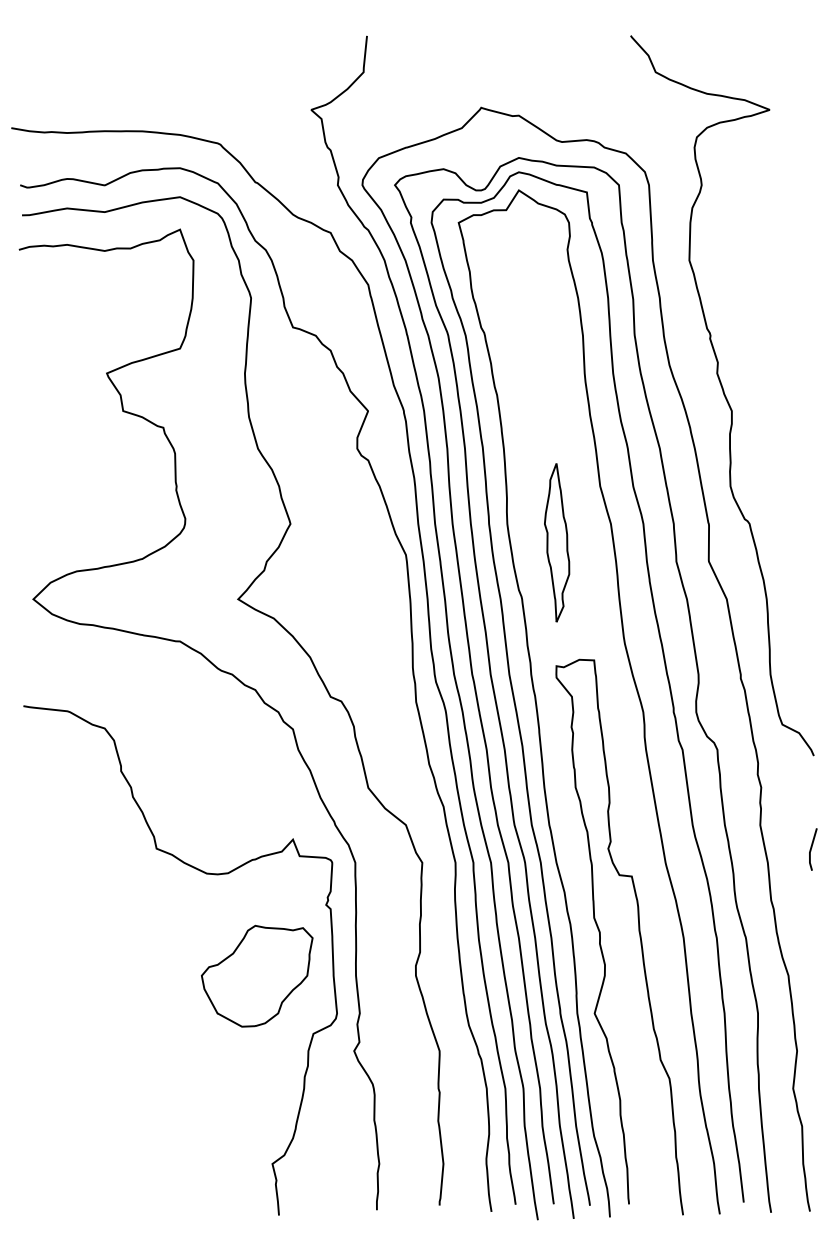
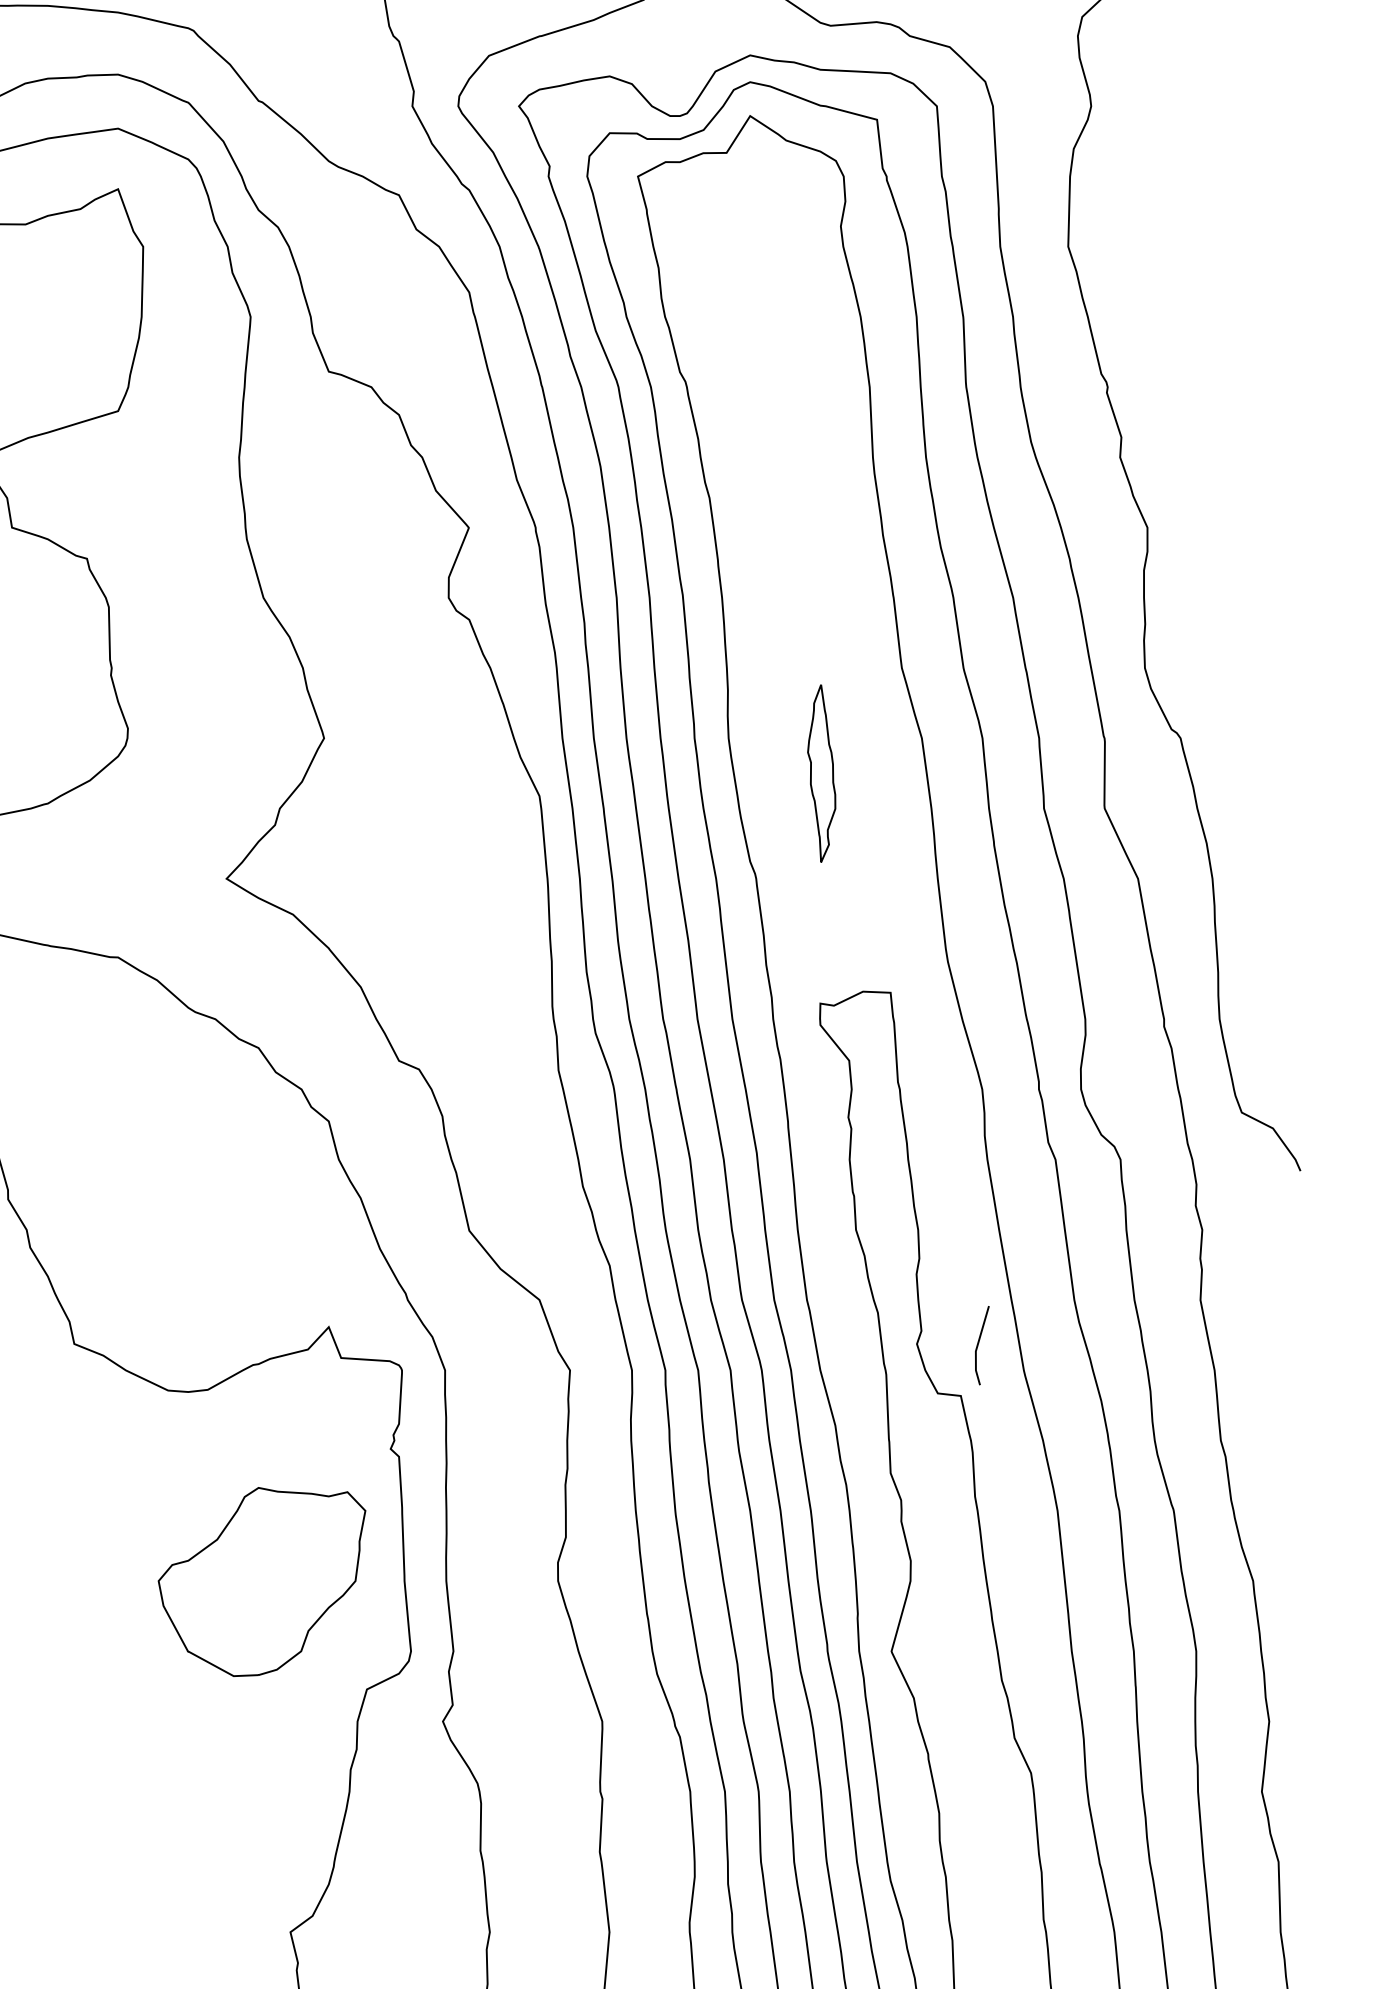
part: (557, 542) -> (822, 772), size x0.6
line: (811, 849) -> (978, 1345), moved

